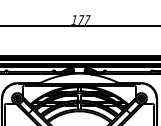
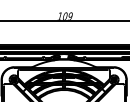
text: (84, 19) -> (68, 15), 177 -> 109

